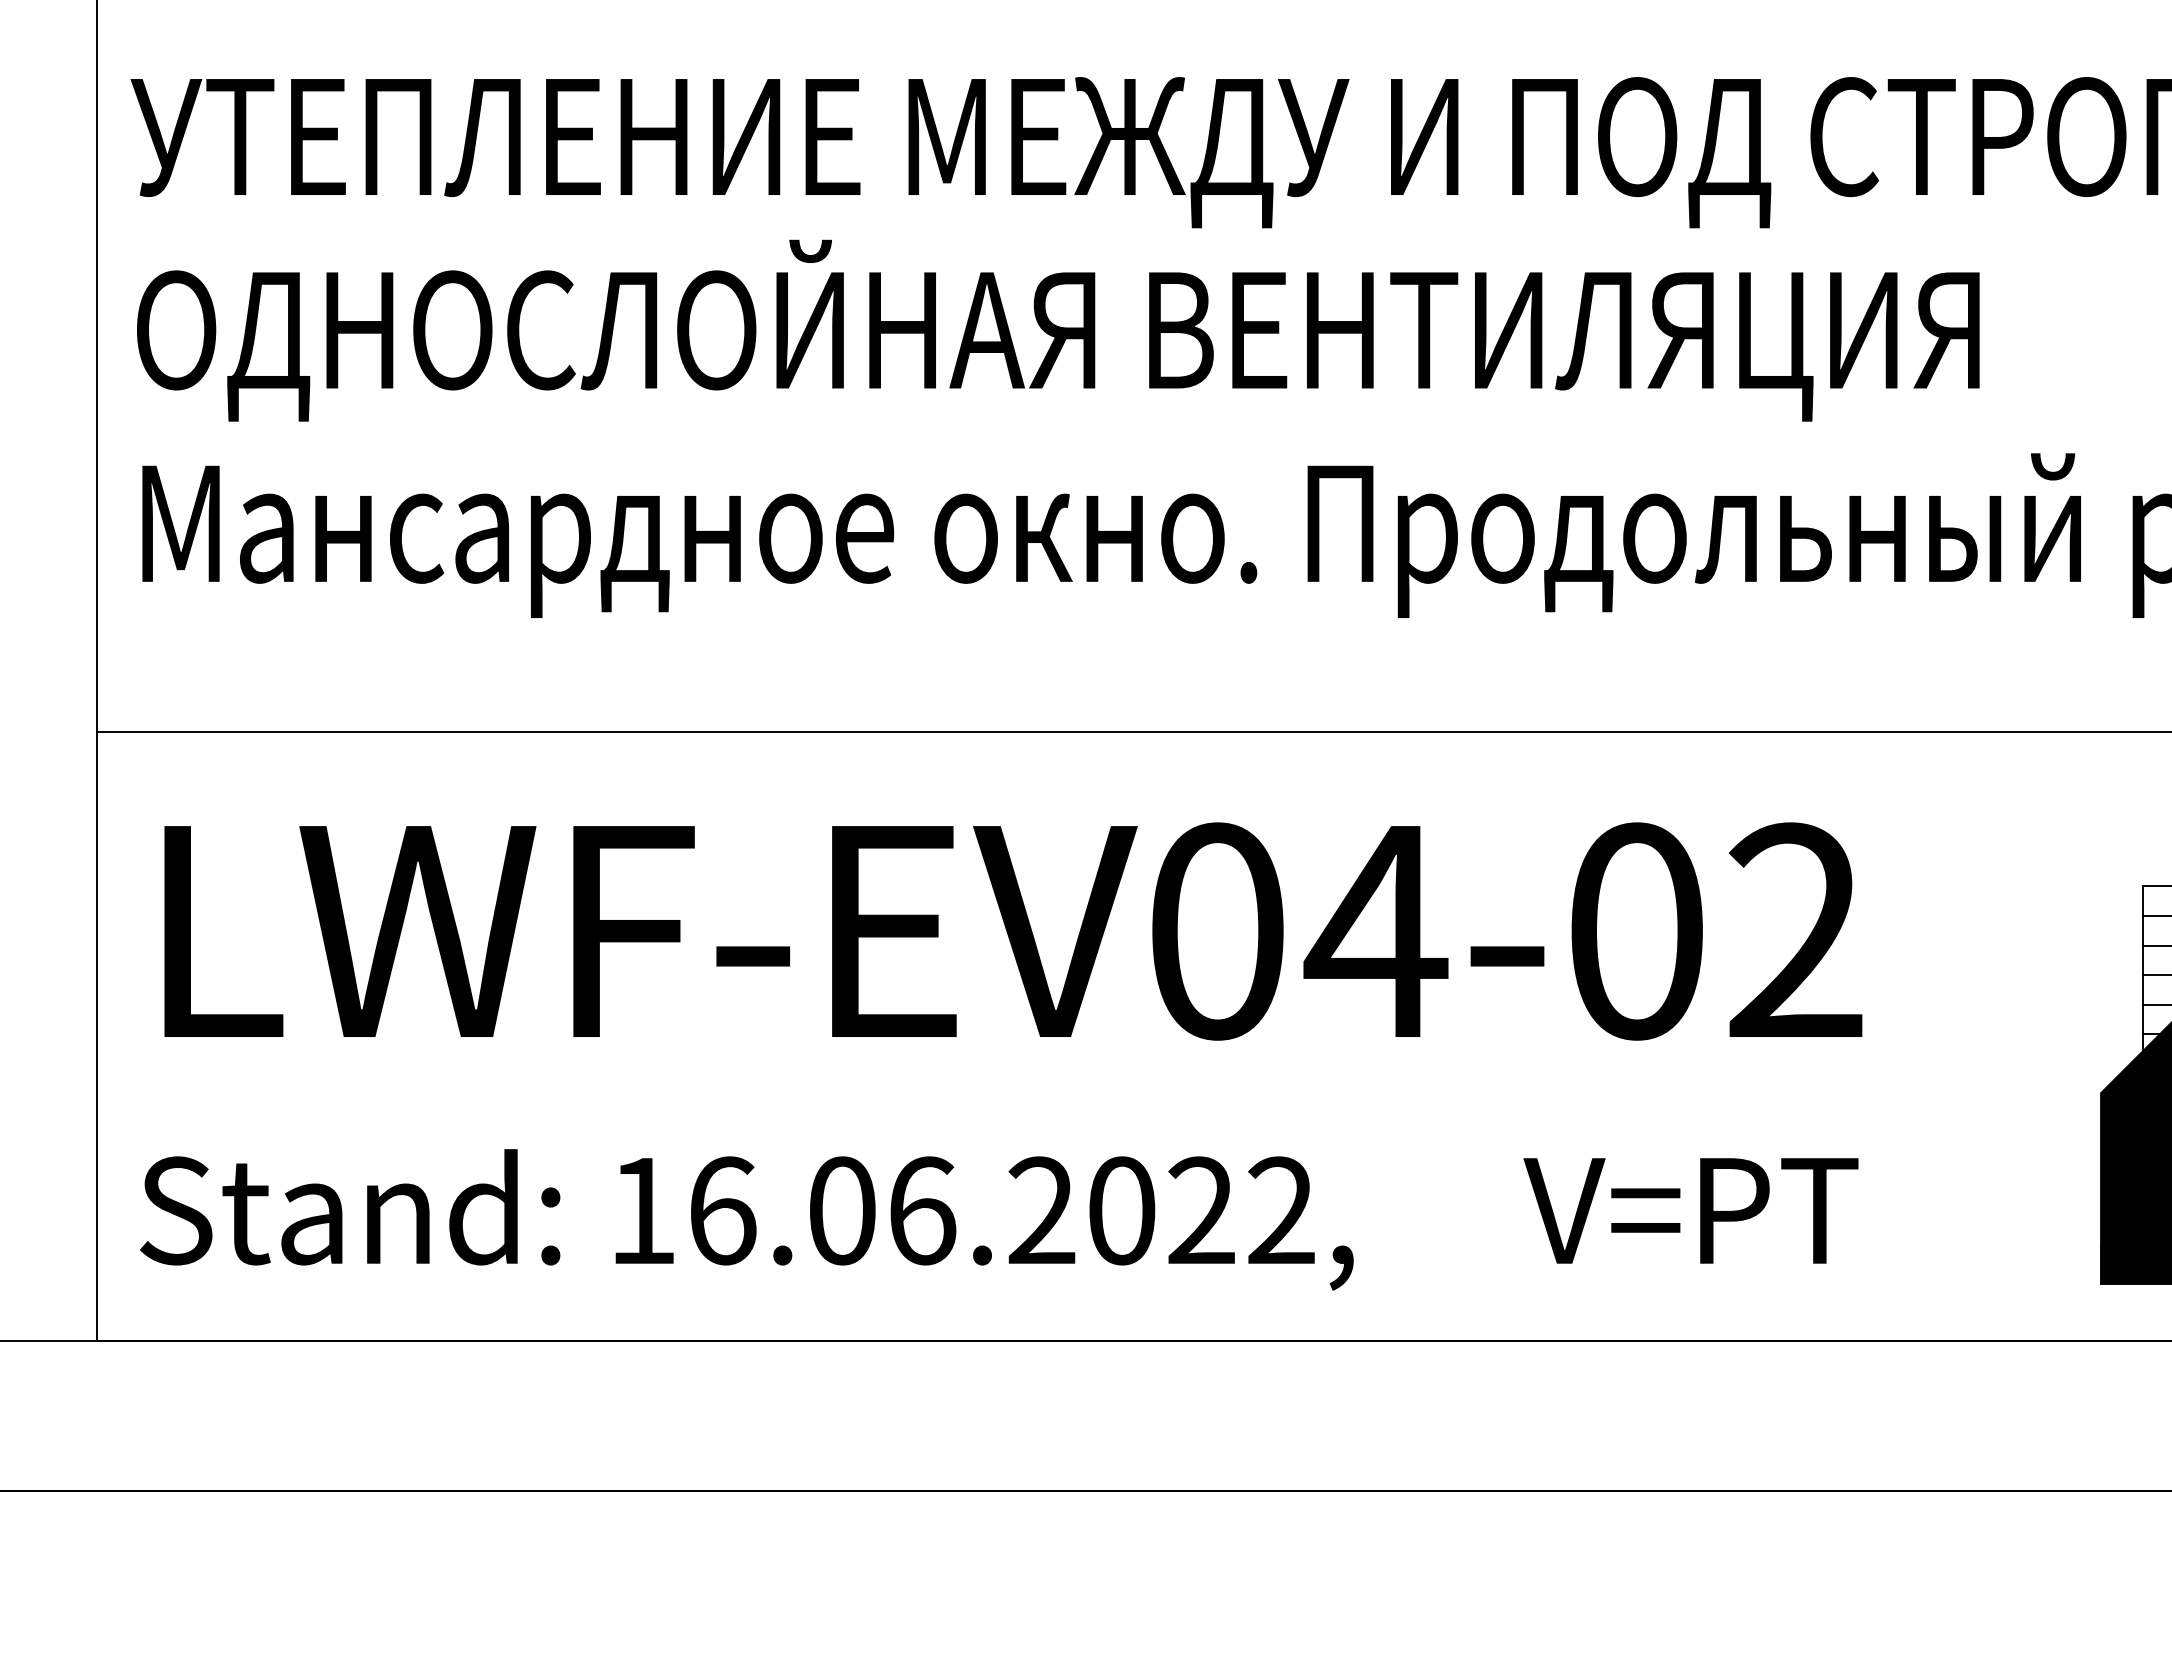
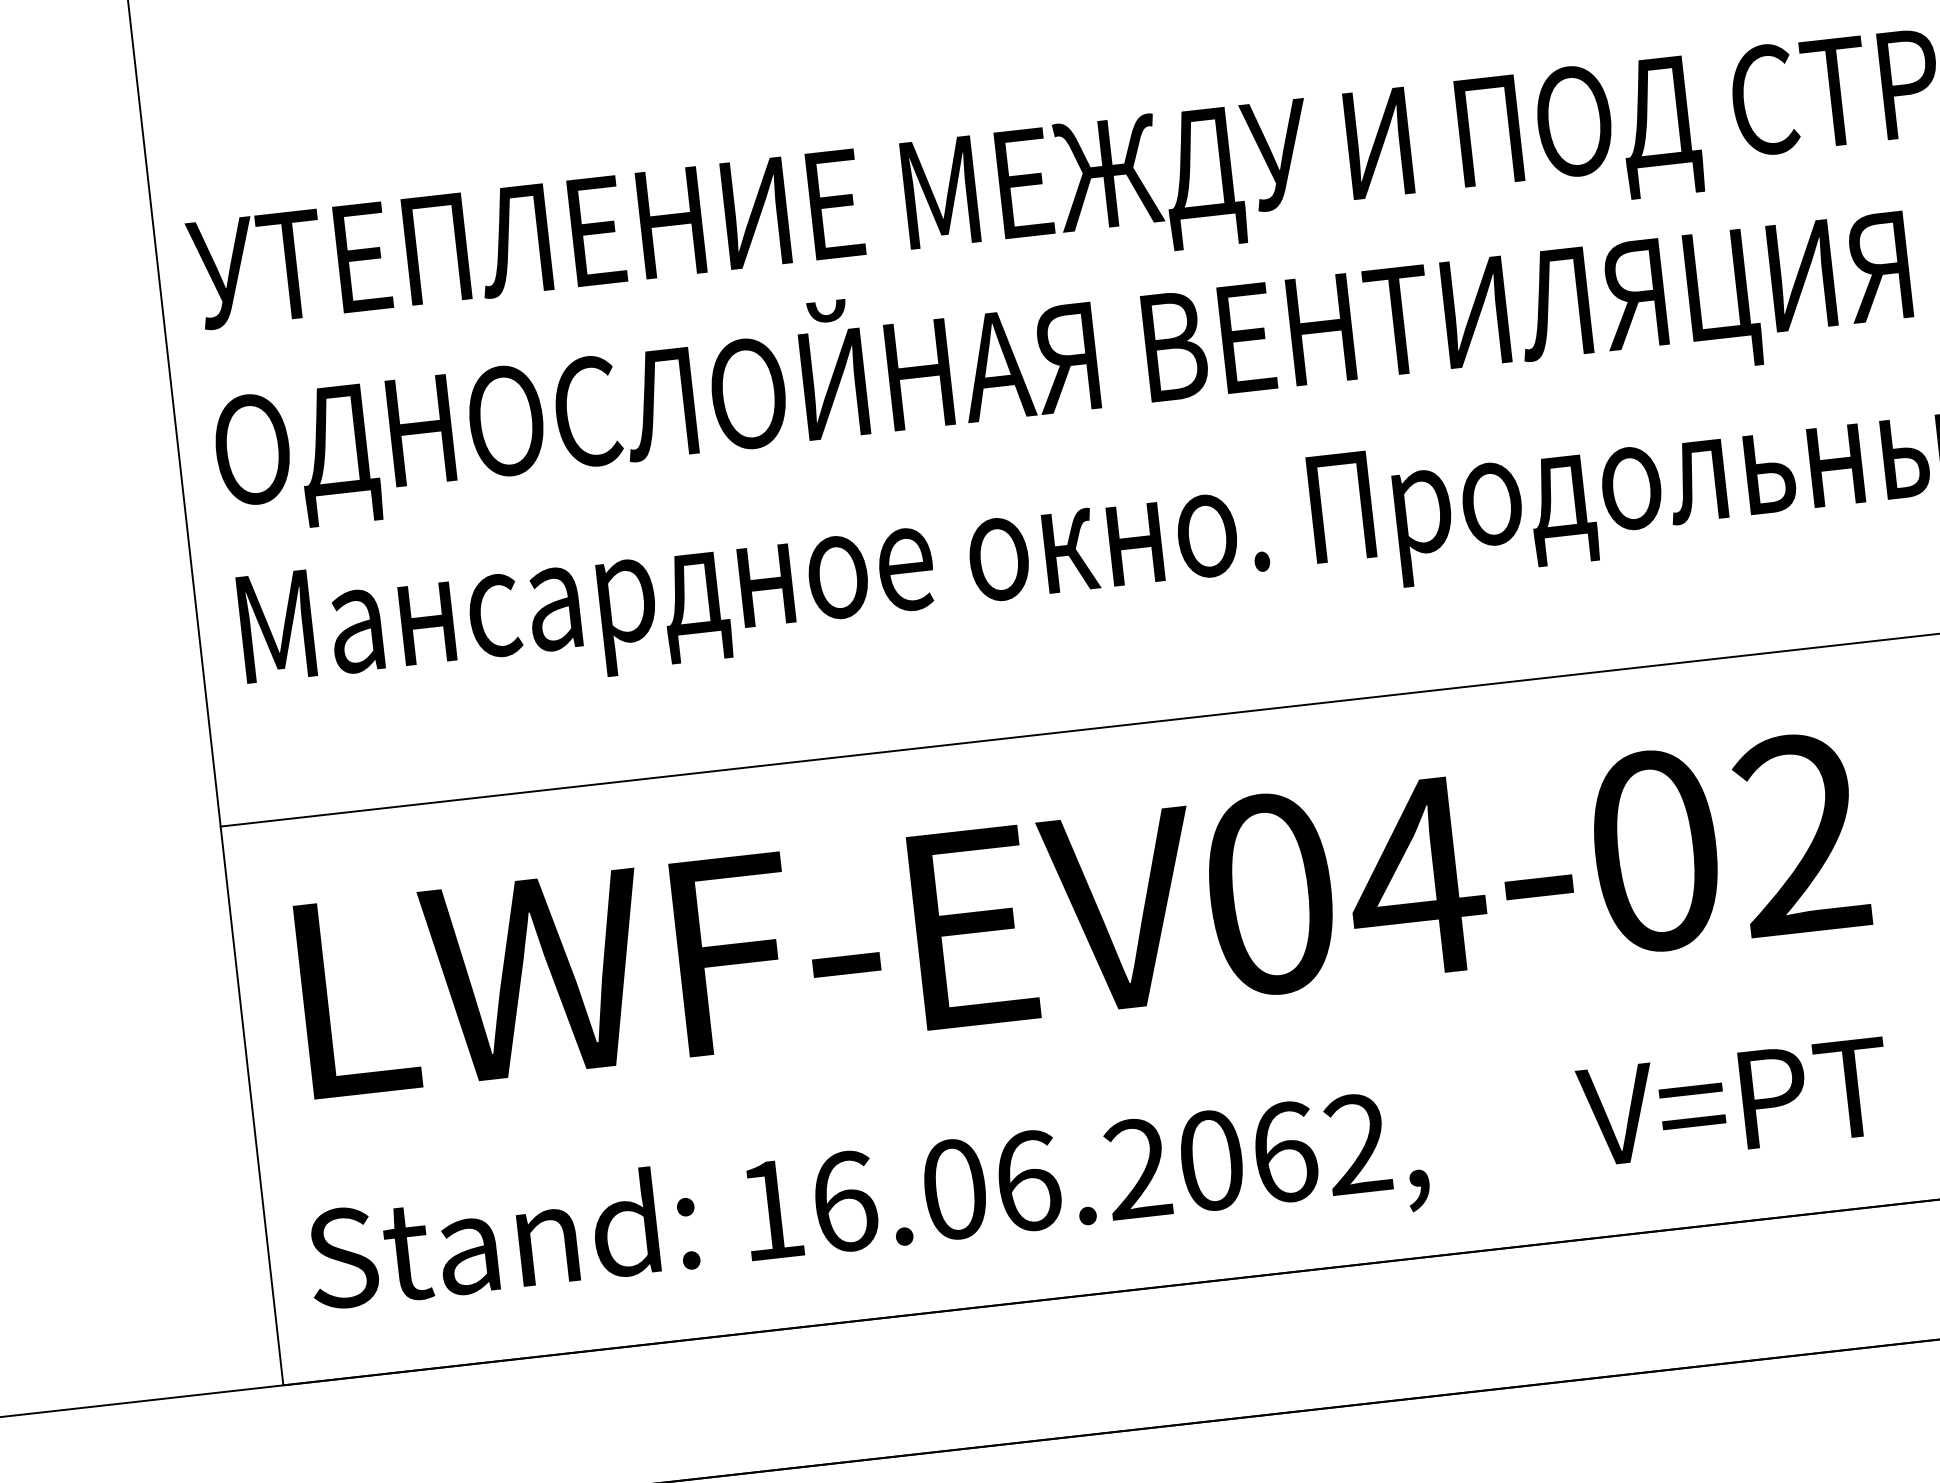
text: (1201, 1210) -> (1284, 1152), 16.06.2022, -> 16.06.2062,

